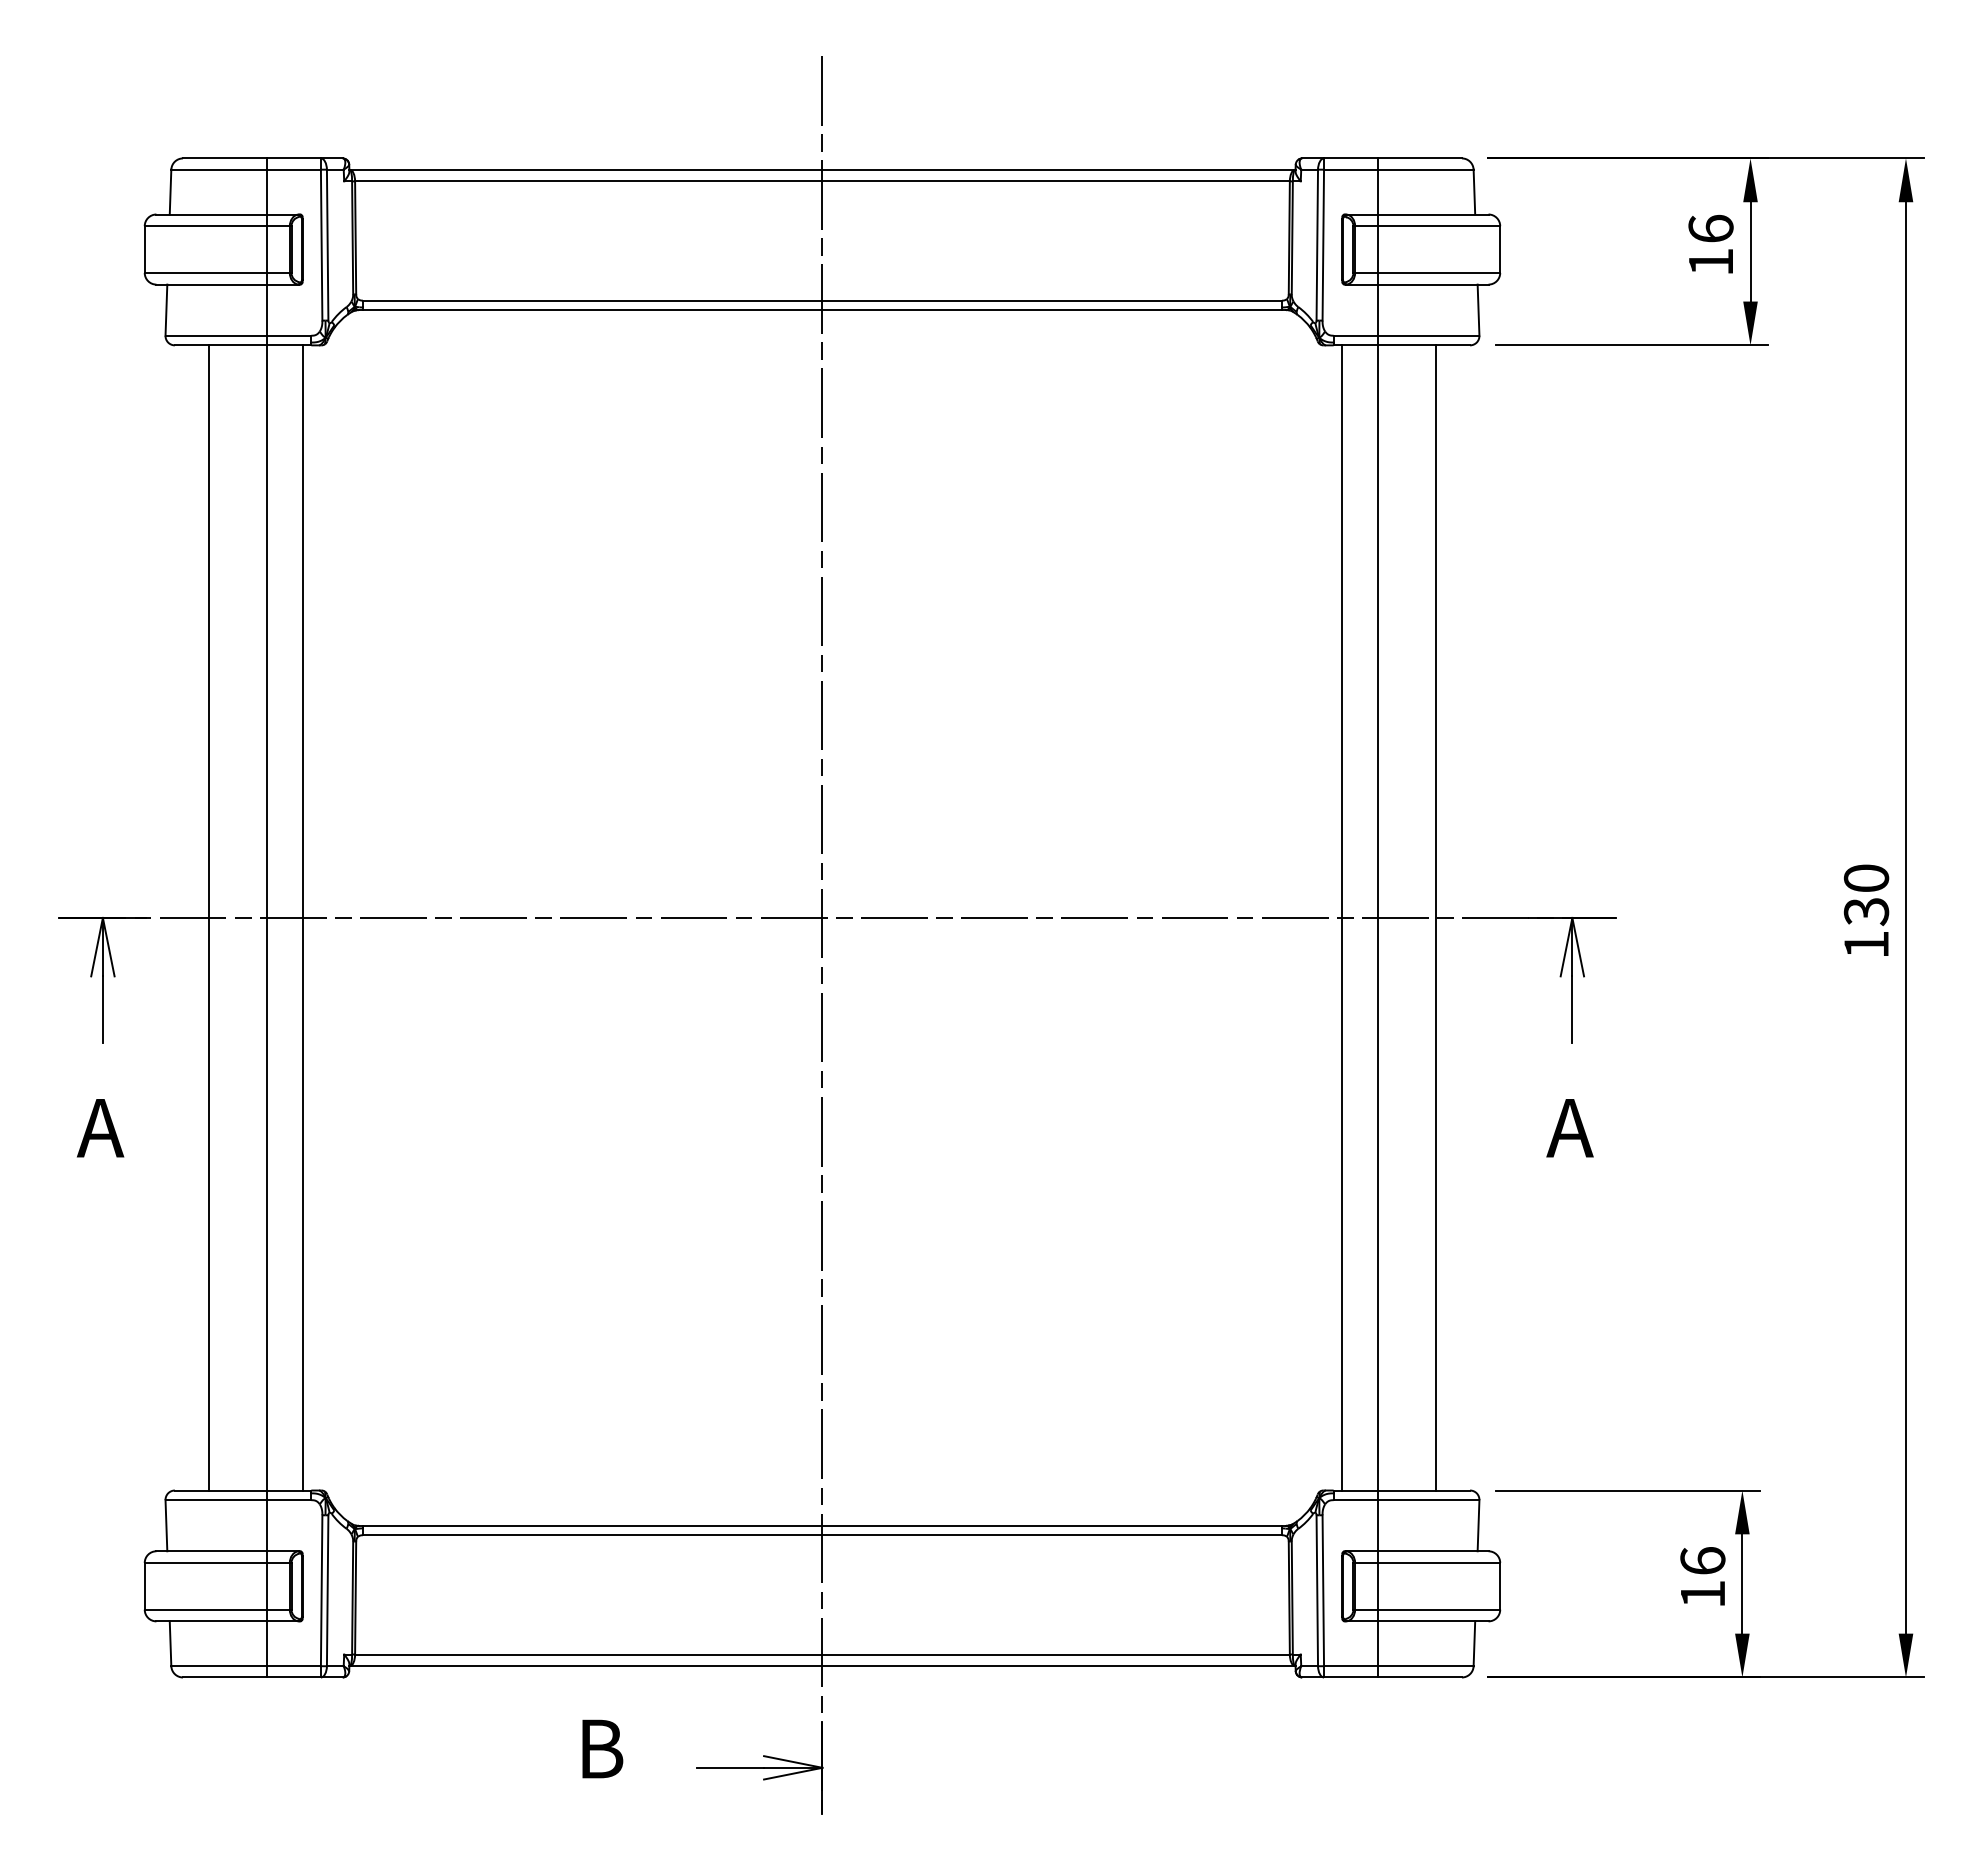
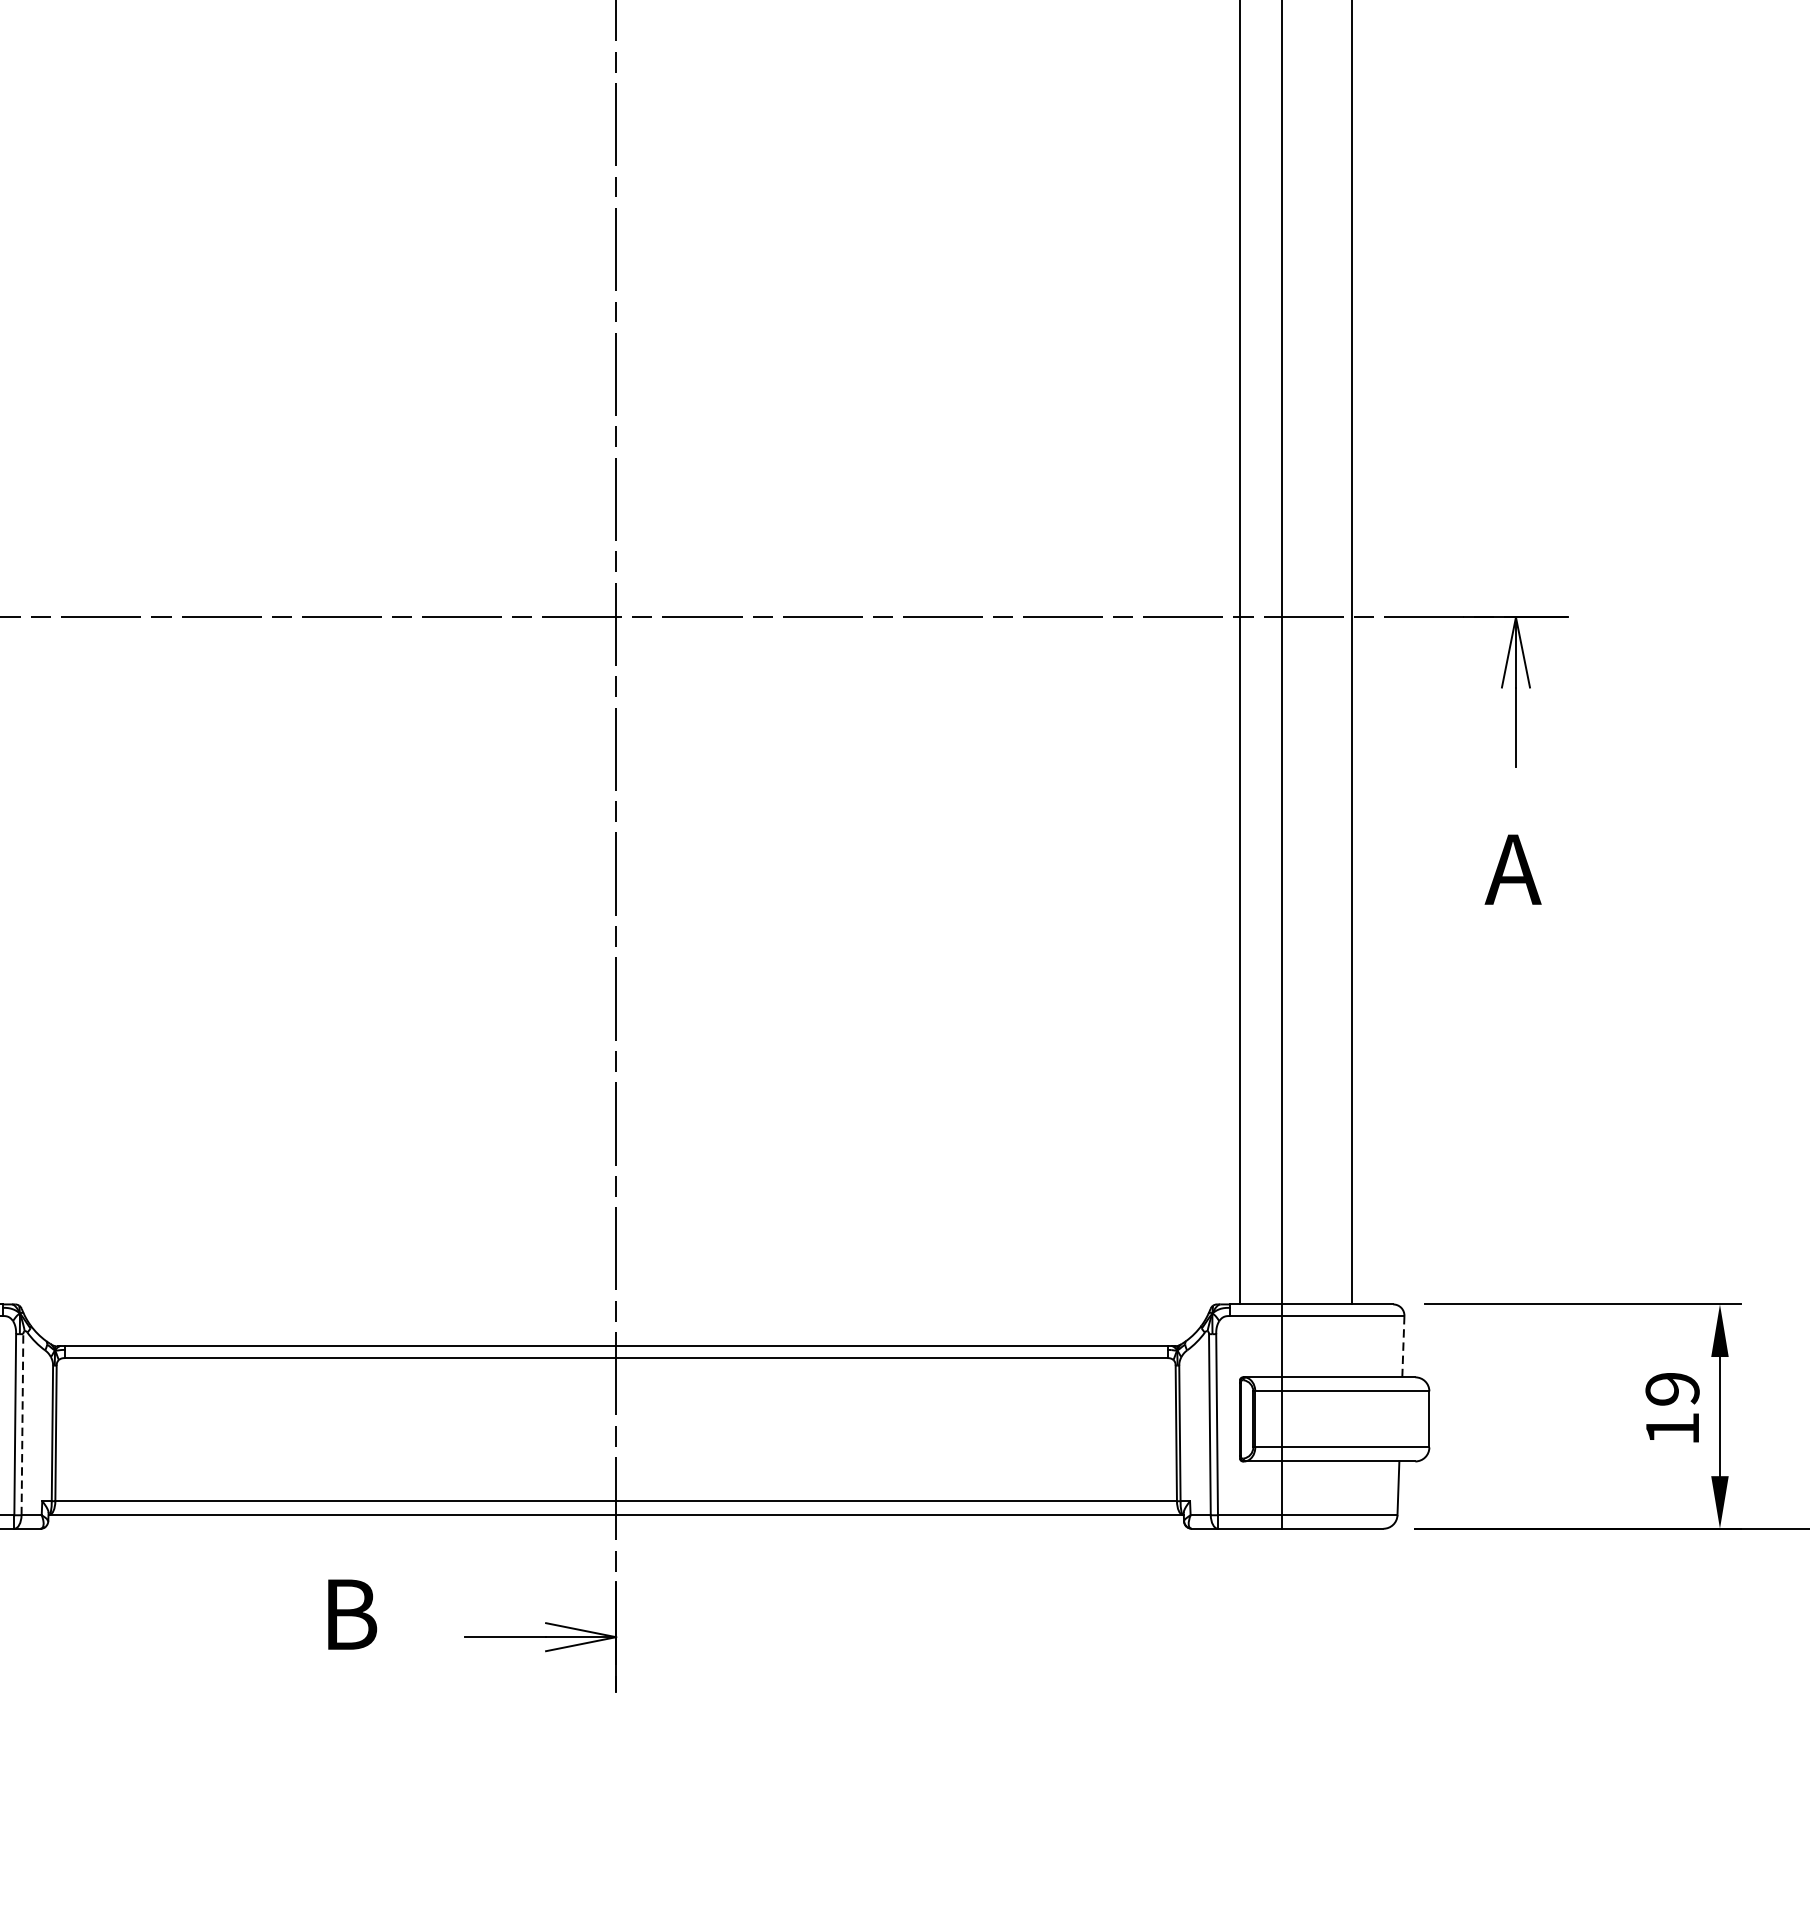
line: (1478, 1525) -> (1403, 1346), solid -> dashed
text: (1702, 1560) -> (1672, 1388), 16 -> 19
line: (327, 1590) -> (22, 1424), solid -> dashed

